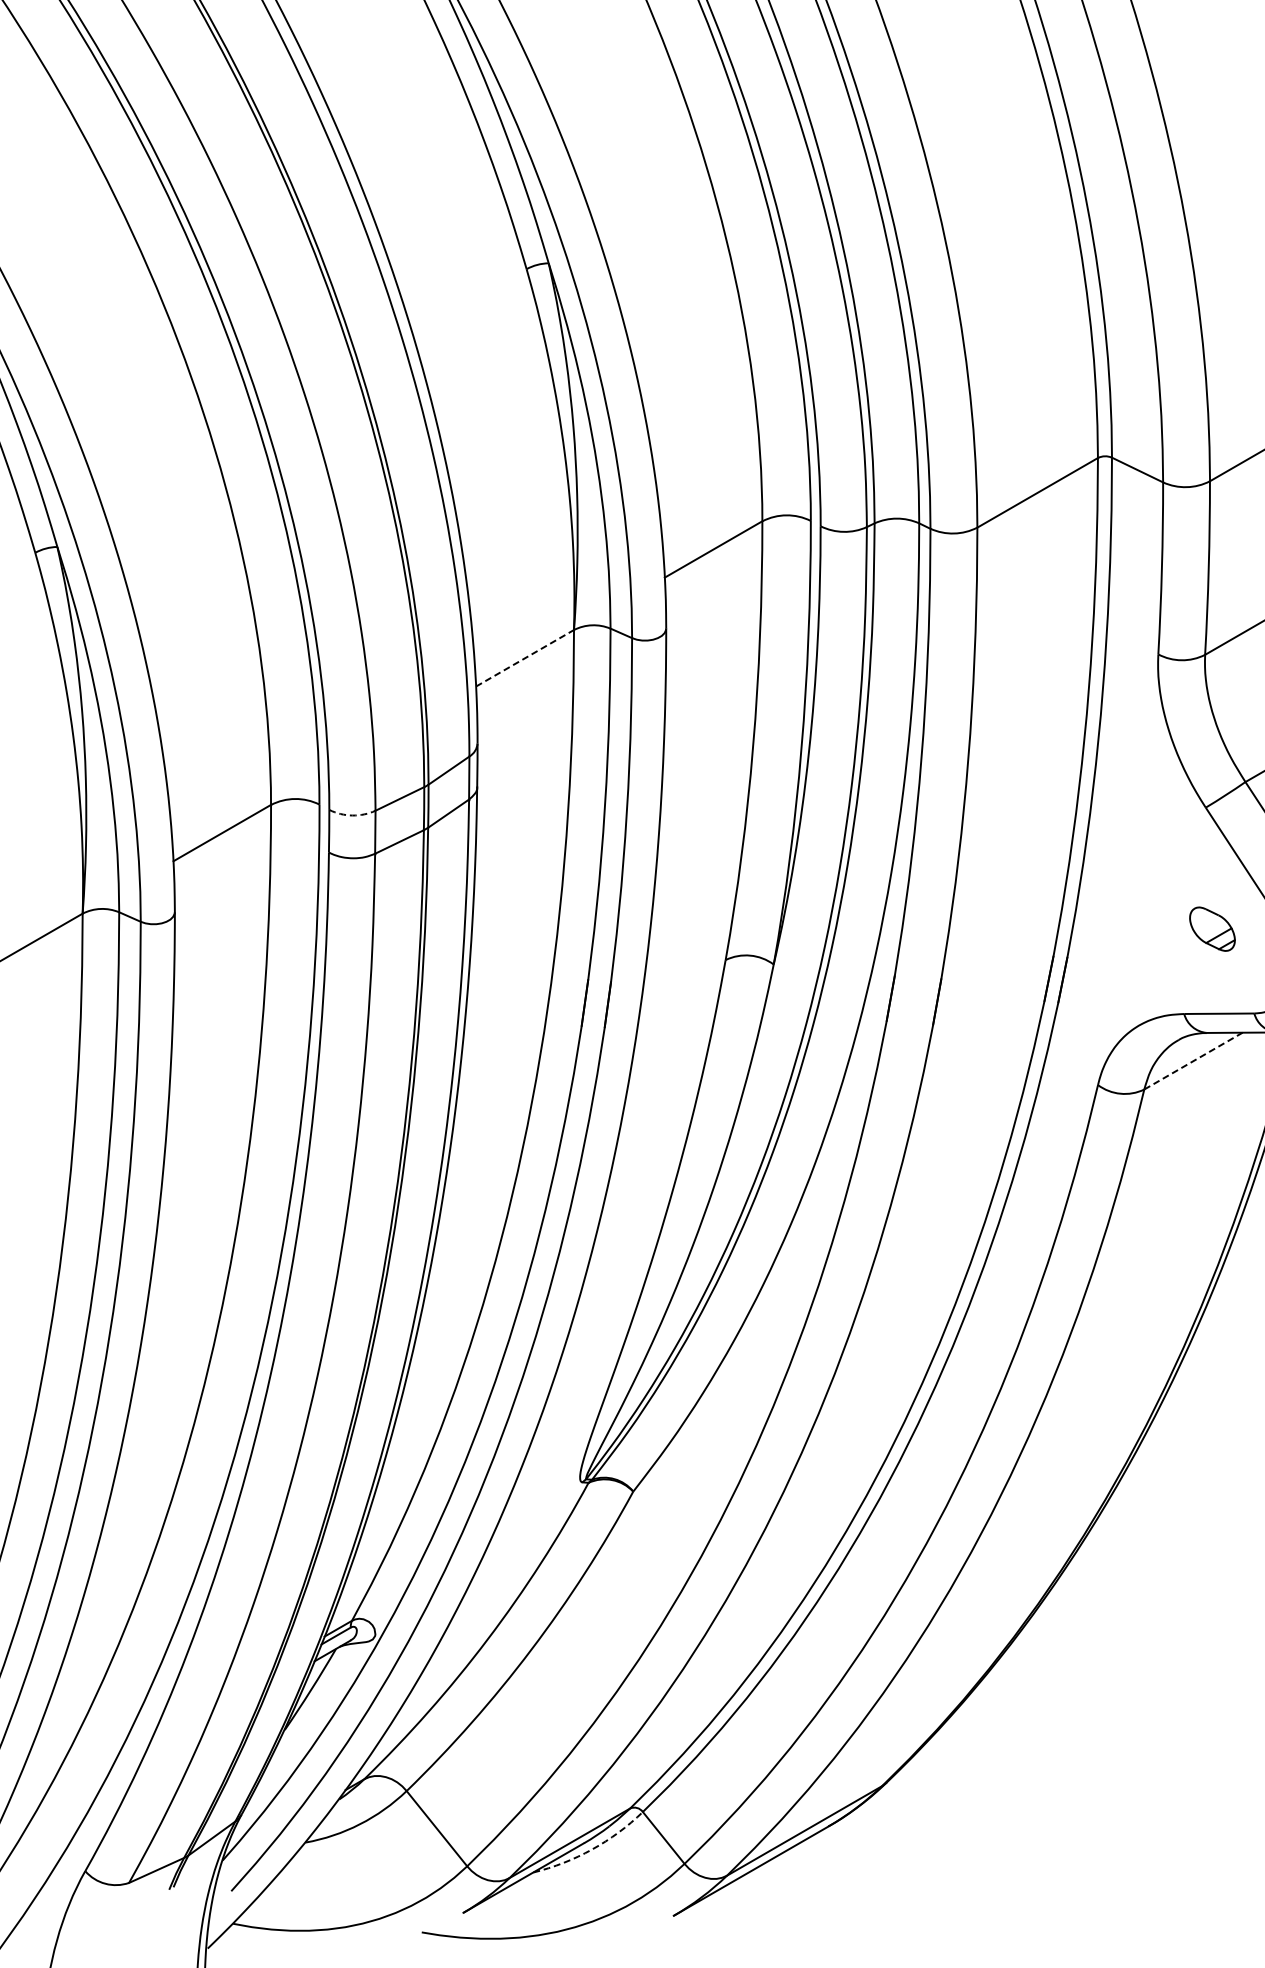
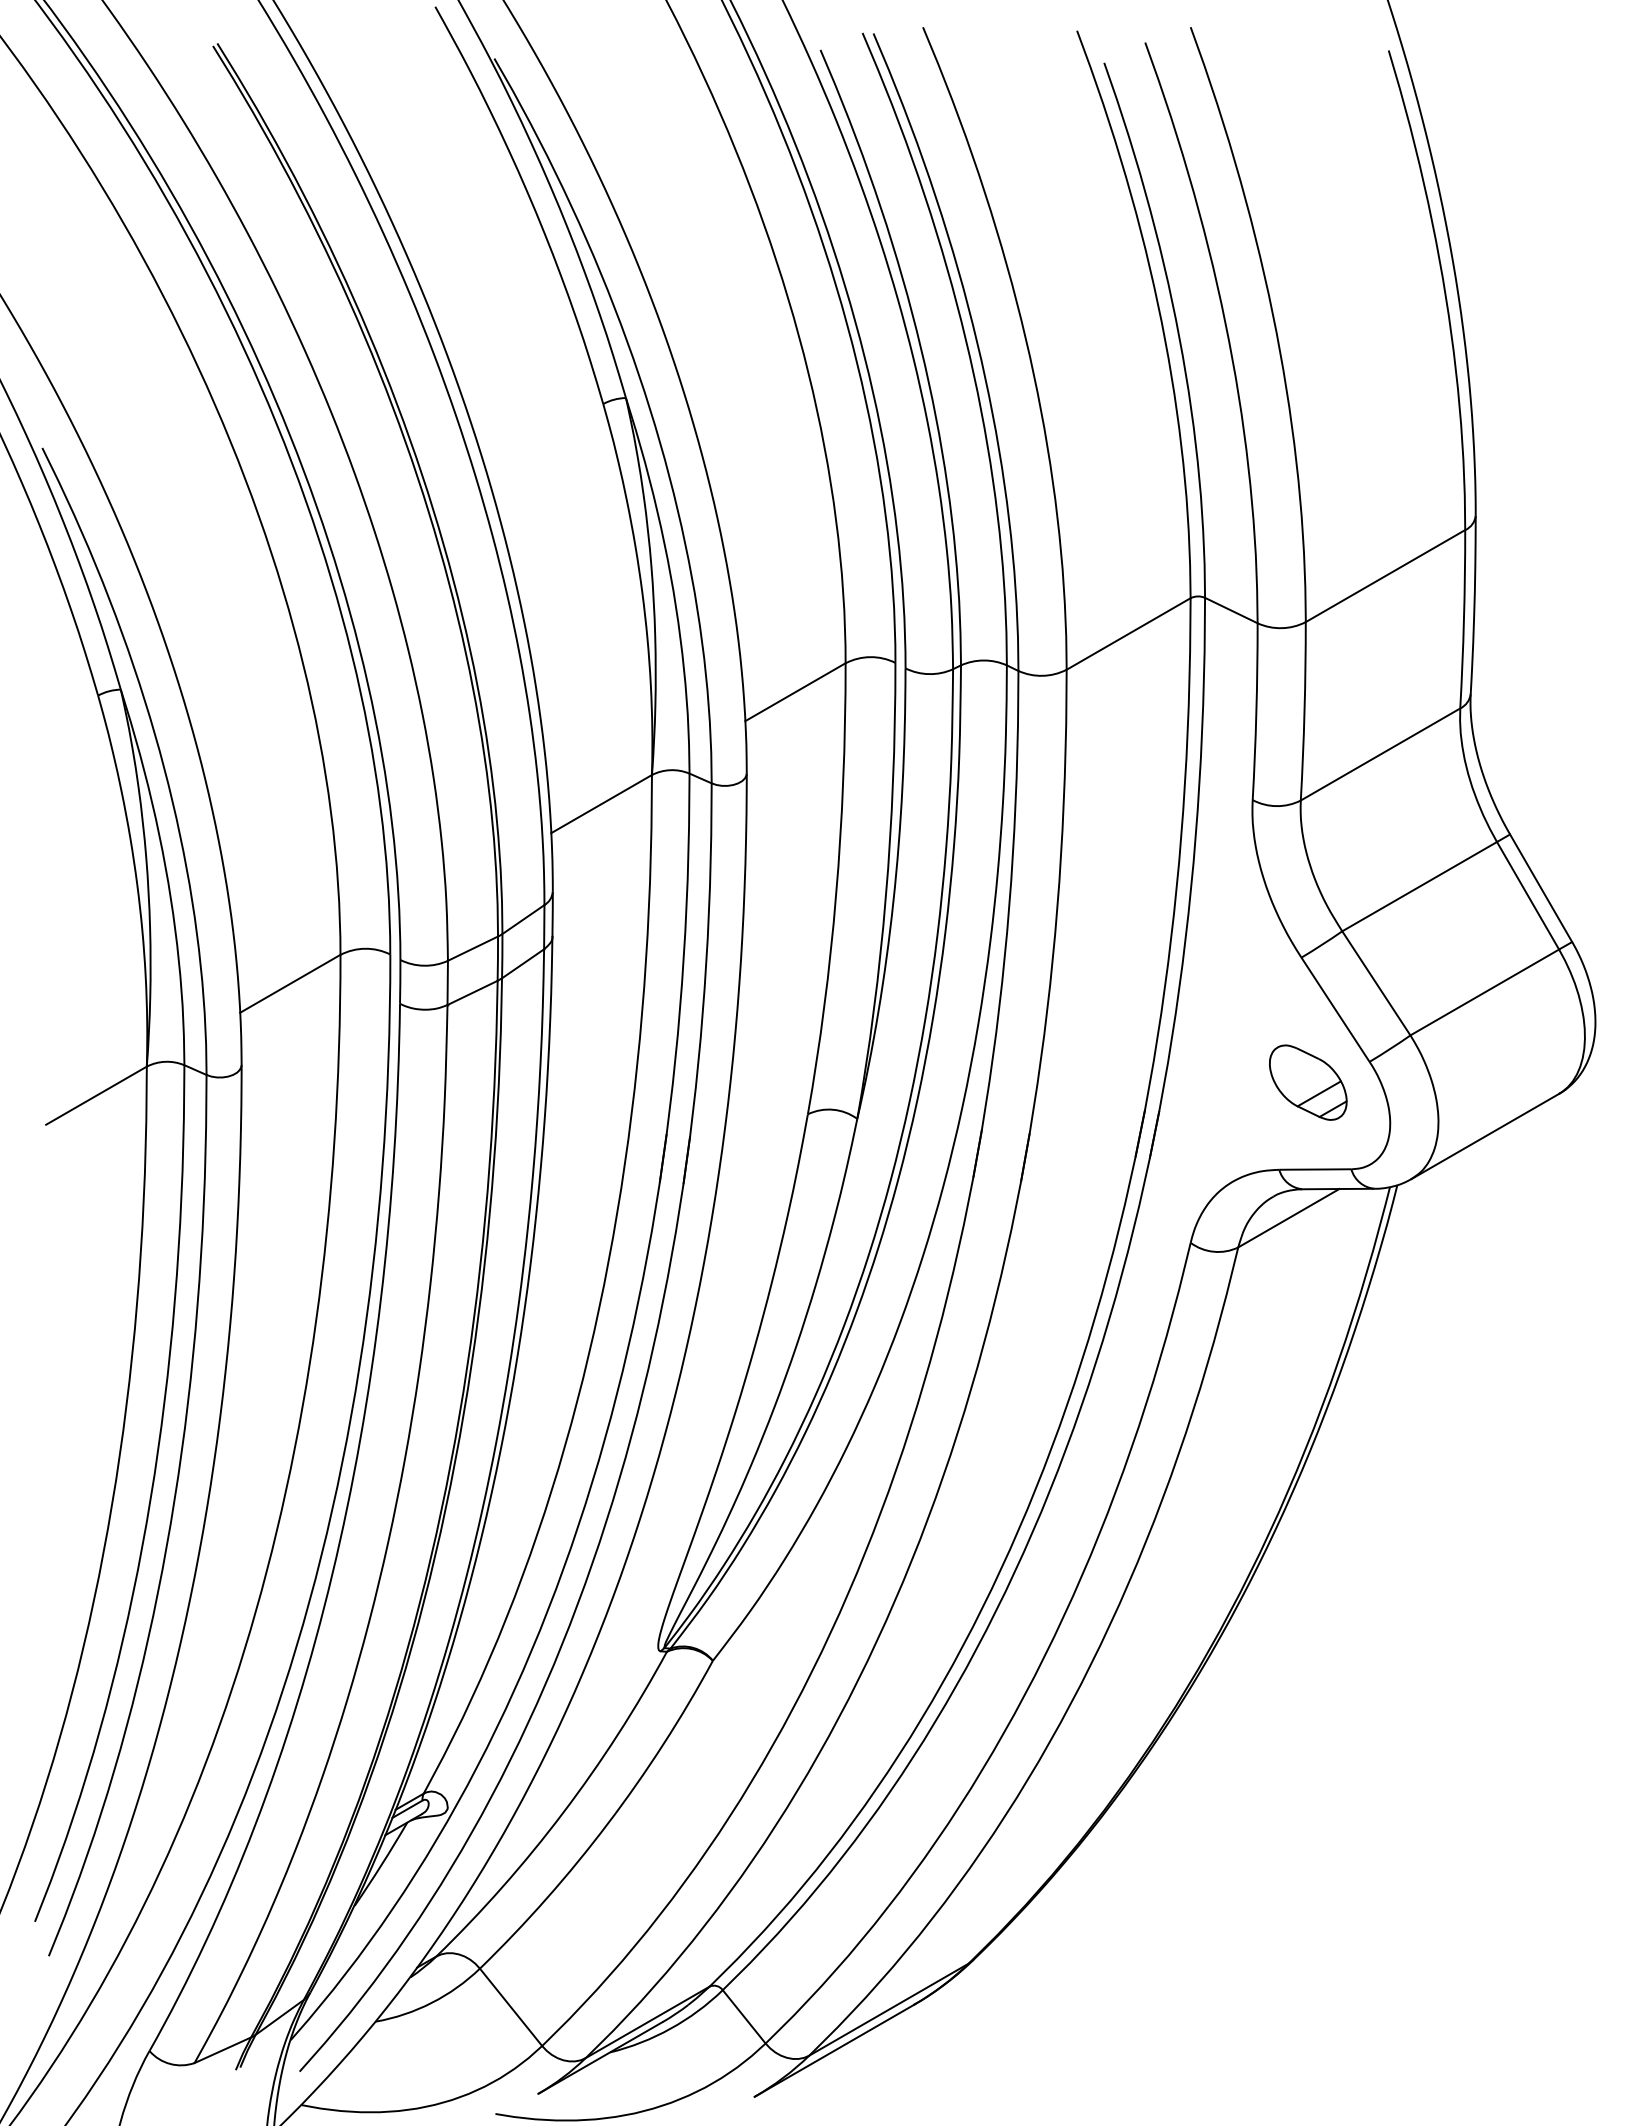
line: (525, 657) -> (602, 803), dashed -> solid
arc: (352, 815) -> (424, 965), dashed -> solid
part: (1212, 929) -> (1308, 1082), size x1.67
line: (1194, 1060) -> (1289, 1217), dashed -> solid
arc: (592, 1849) -> (670, 2028), dashed -> solid

